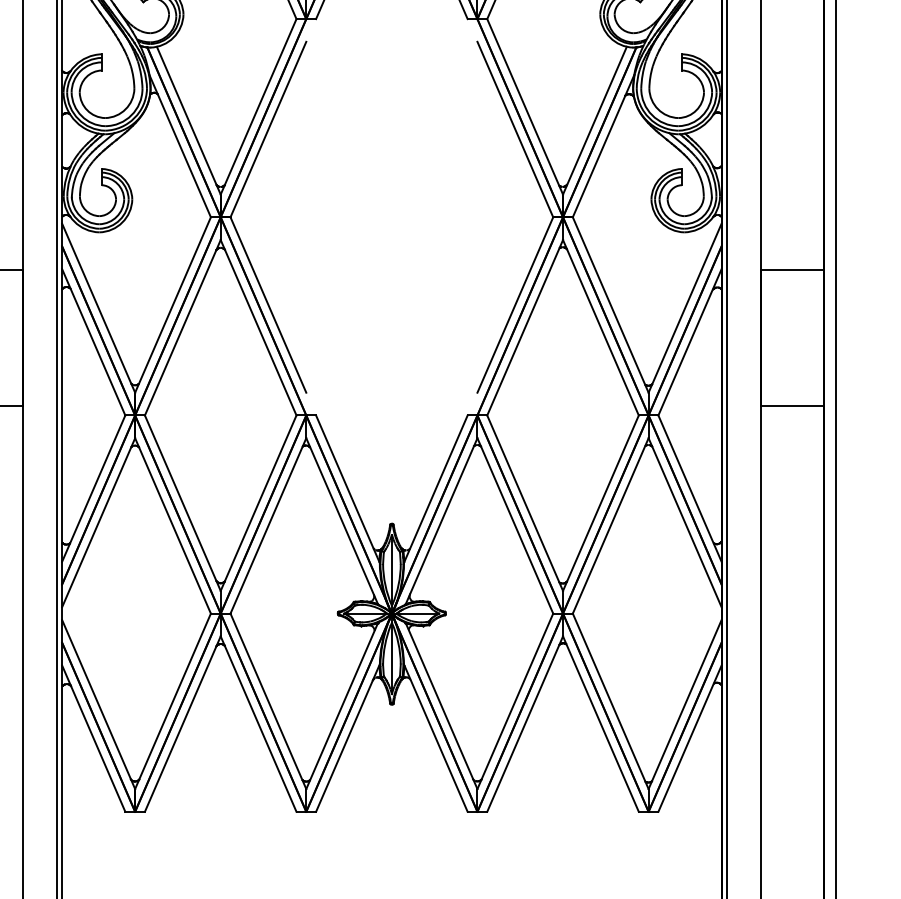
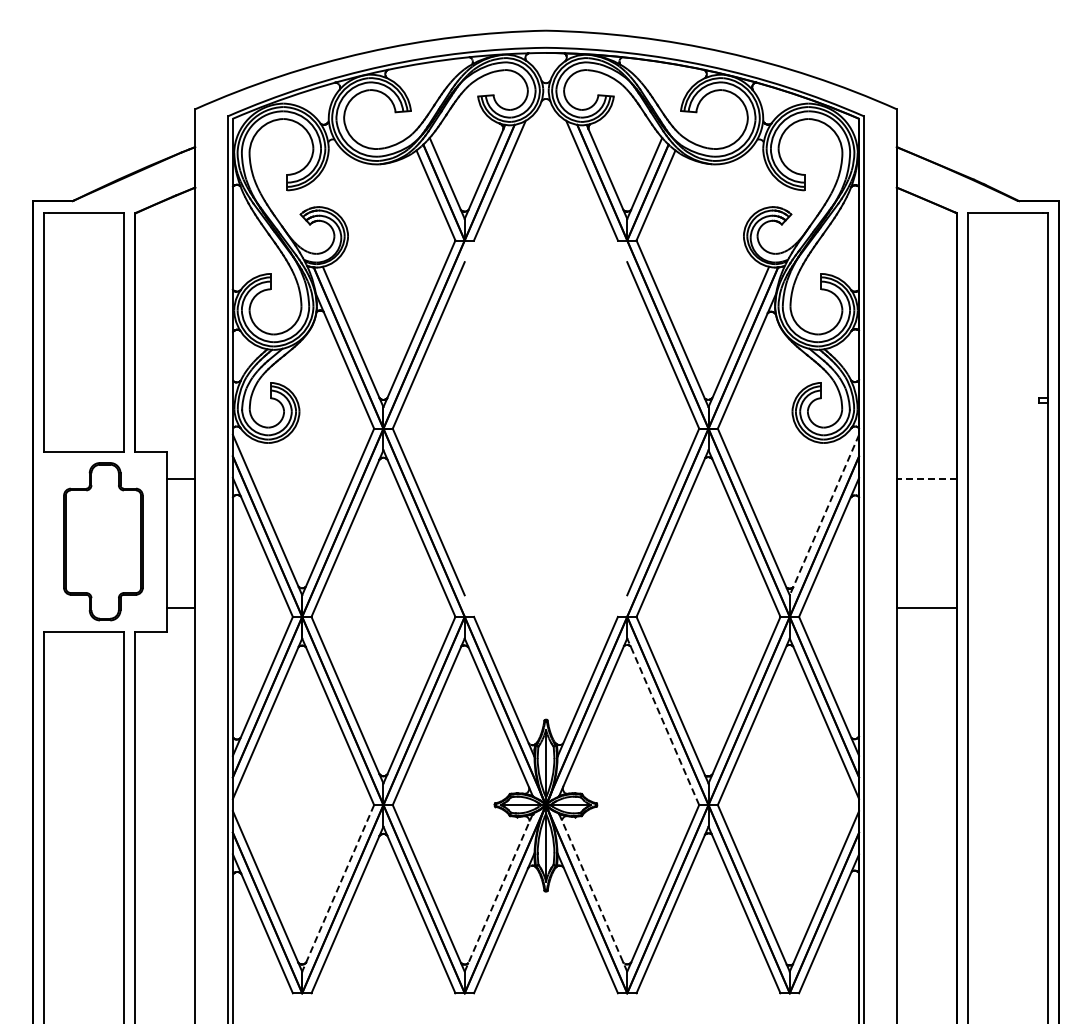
line: (792, 270) -> (926, 479), solid -> dashed
line: (685, 308) -> (824, 515), solid -> dashed
line: (515, 525) -> (663, 721), solid -> dashed
line: (173, 701) -> (338, 888), solid -> dashed
line: (341, 705) -> (498, 892), solid -> dashed
line: (441, 705) -> (593, 892), solid -> dashed

